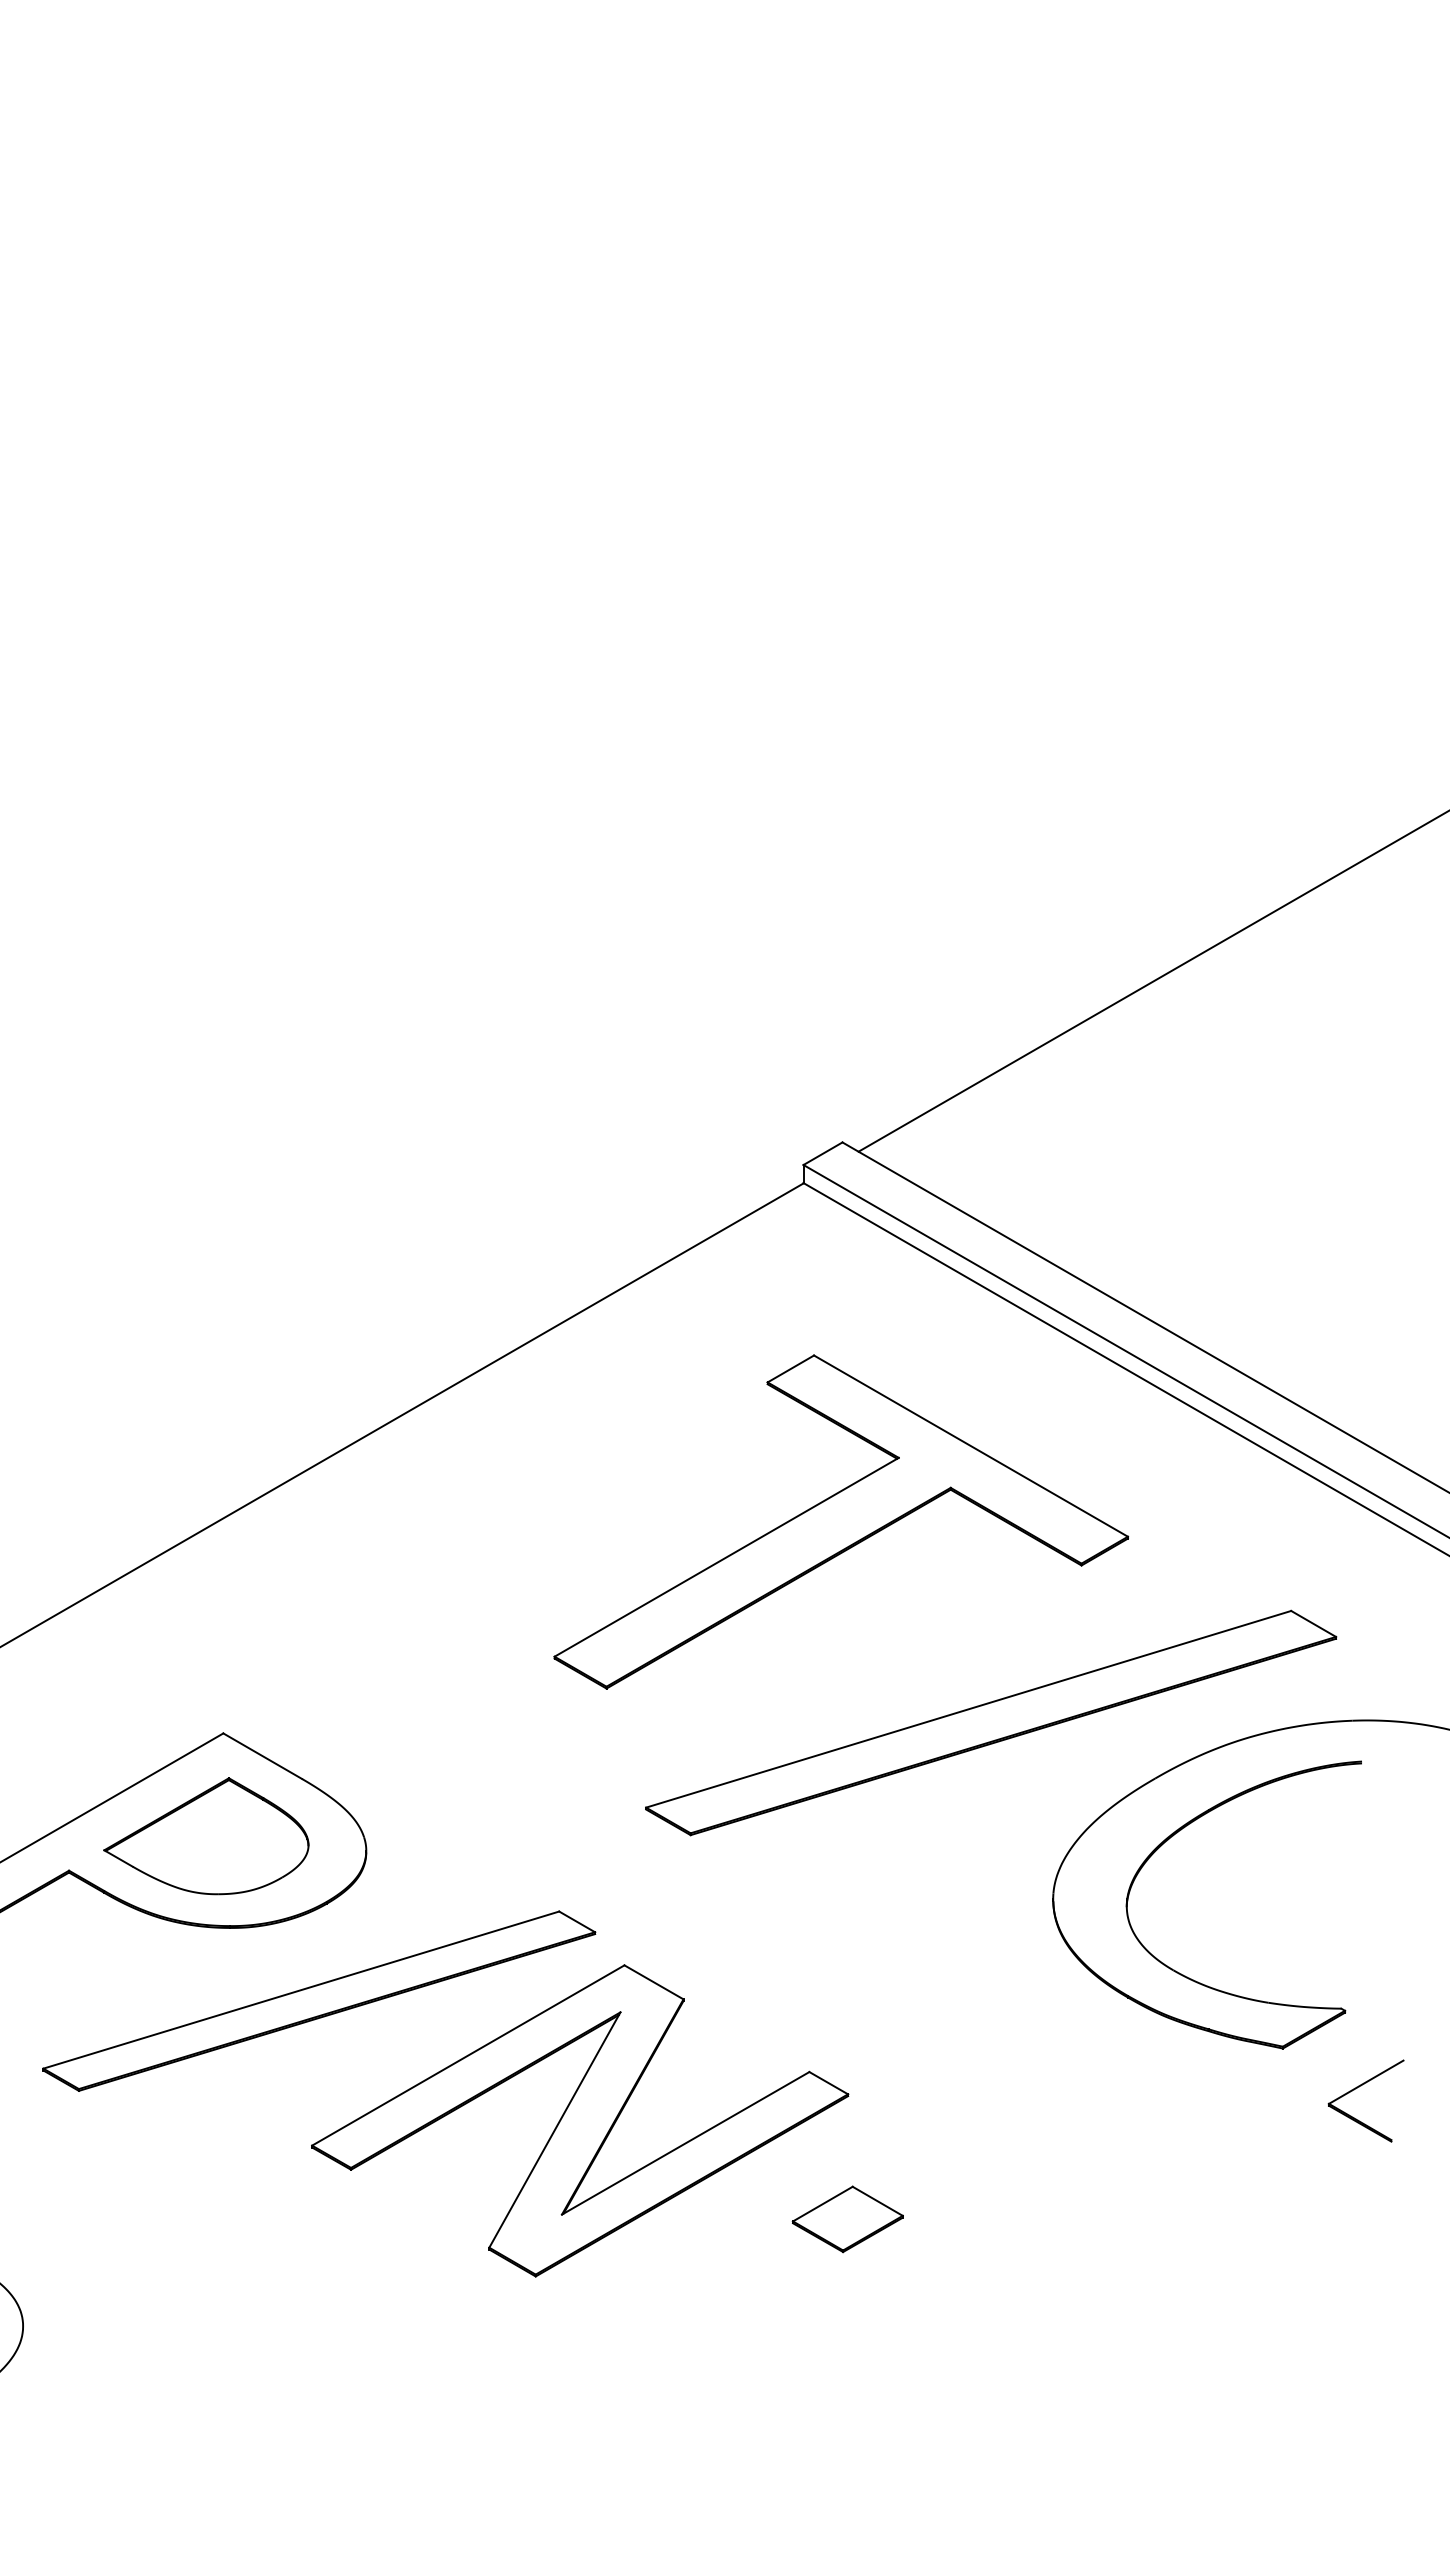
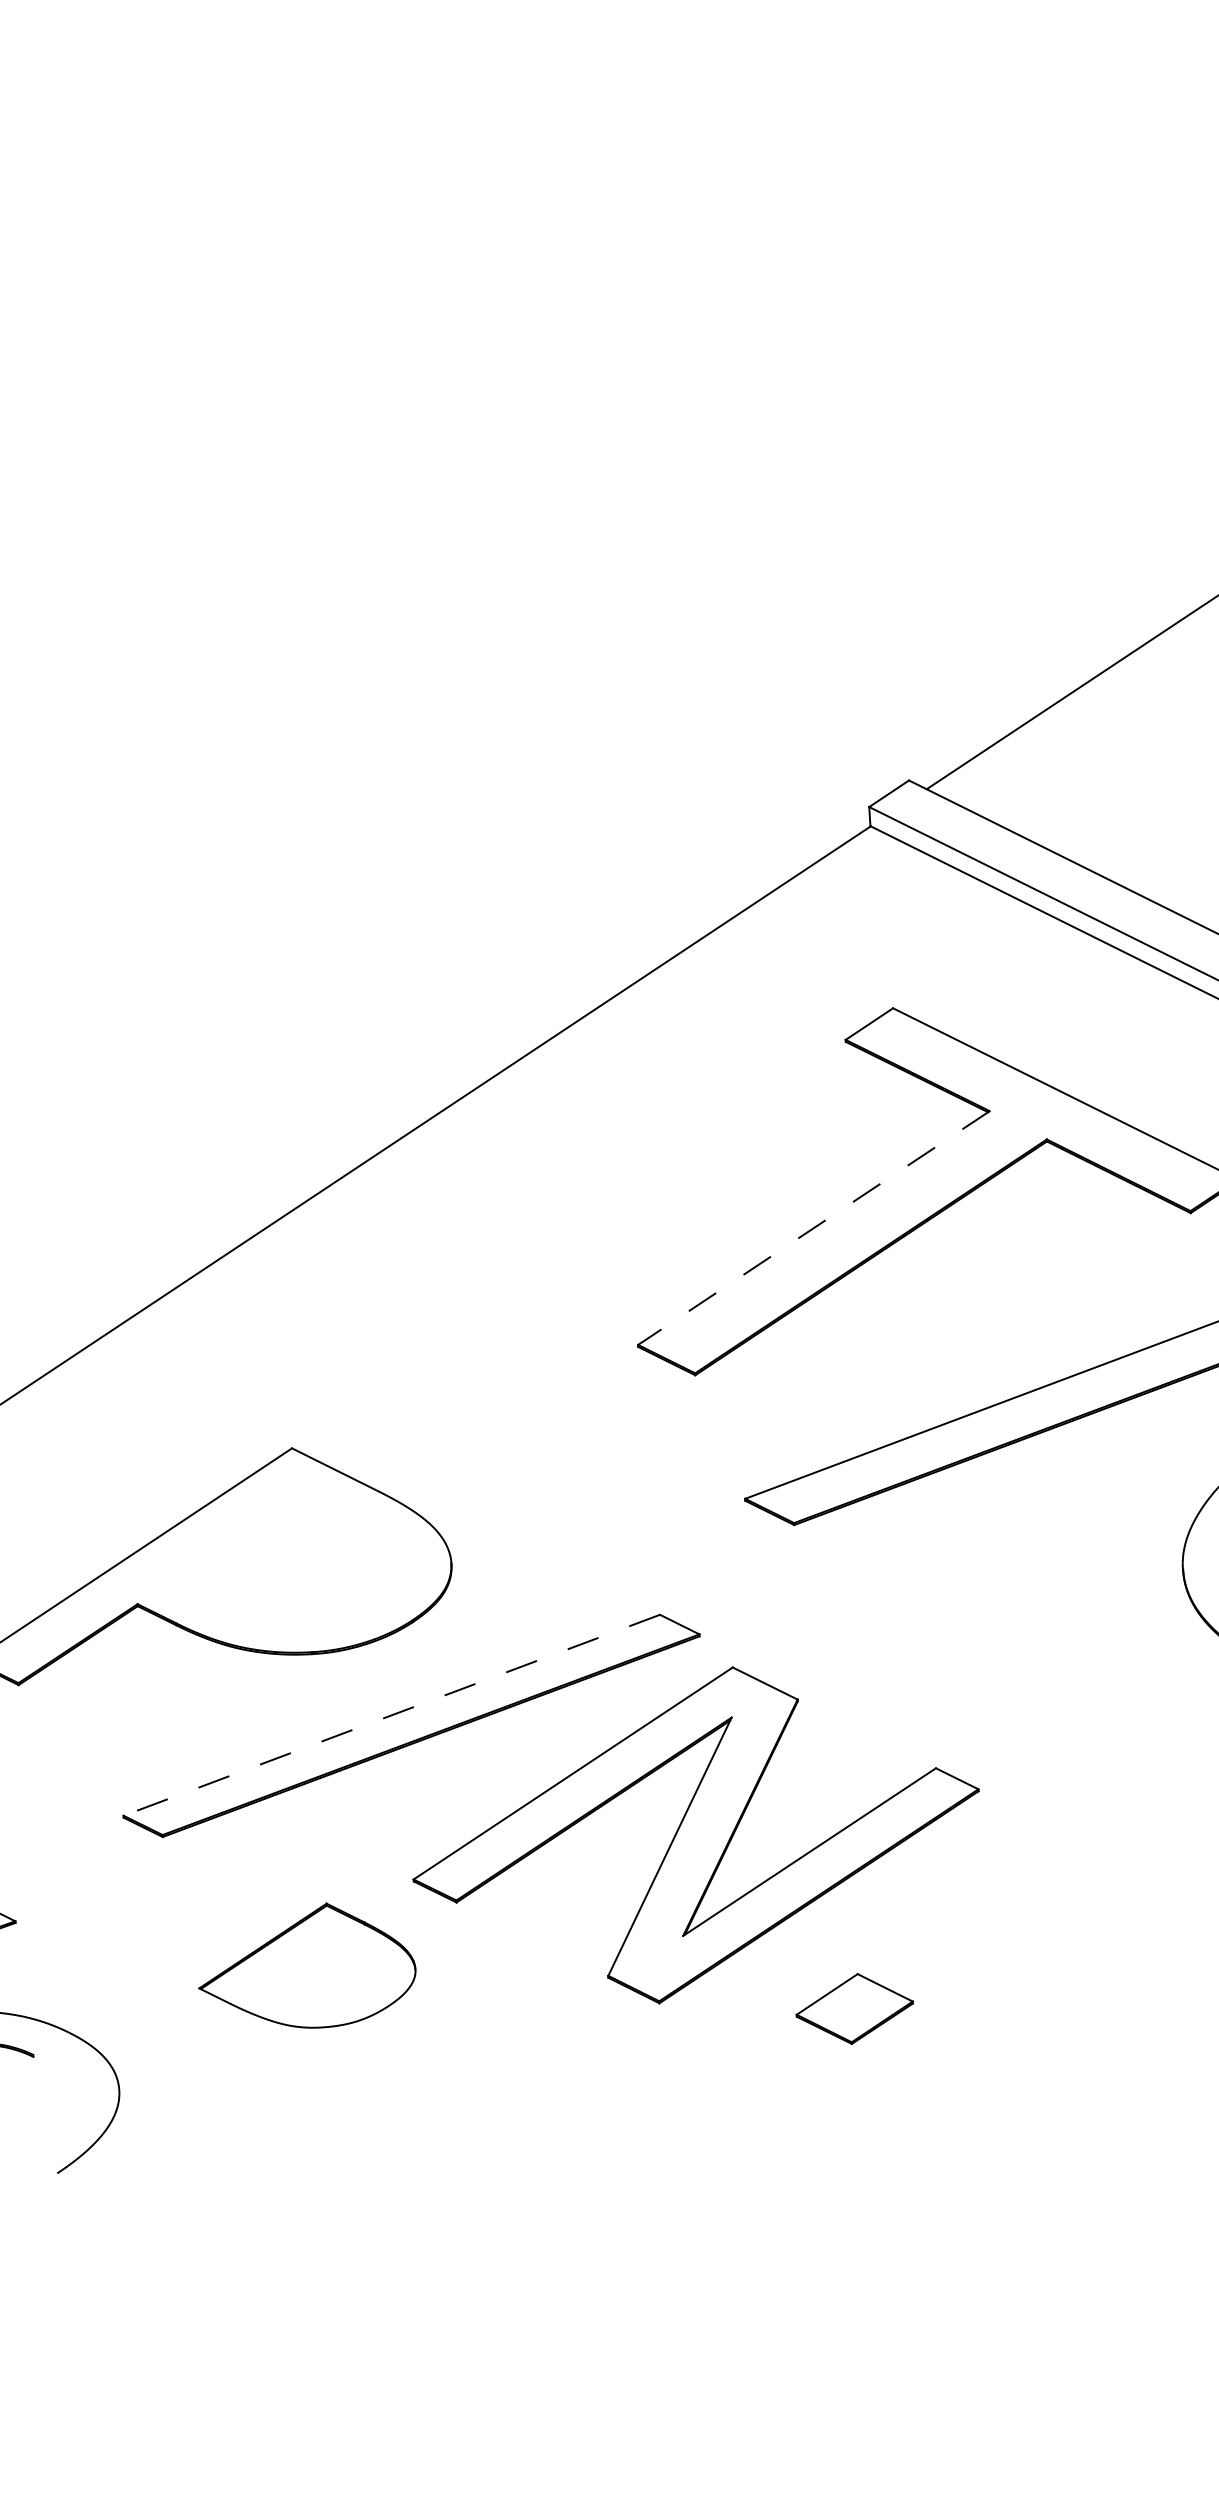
line: (726, 1557) -> (813, 1228), solid -> dashed
part: (206, 1836) -> (306, 1966), moved
line: (301, 1990) -> (392, 1715), solid -> dashed
part: (847, 2219) -> (854, 2009), moved

